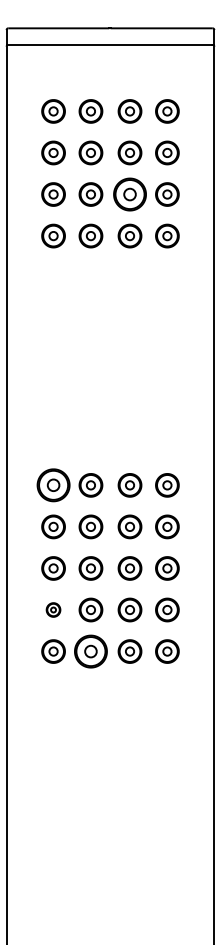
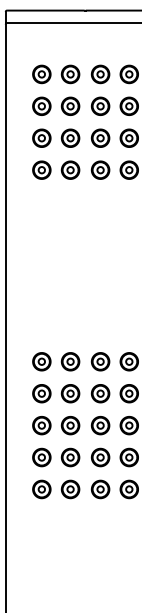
part: (129, 194) -> (100, 138), size x0.71
part: (53, 485) -> (41, 361), size x0.71
part: (53, 609) -> (41, 457), size x1.67
part: (90, 651) -> (70, 489), size x0.71

